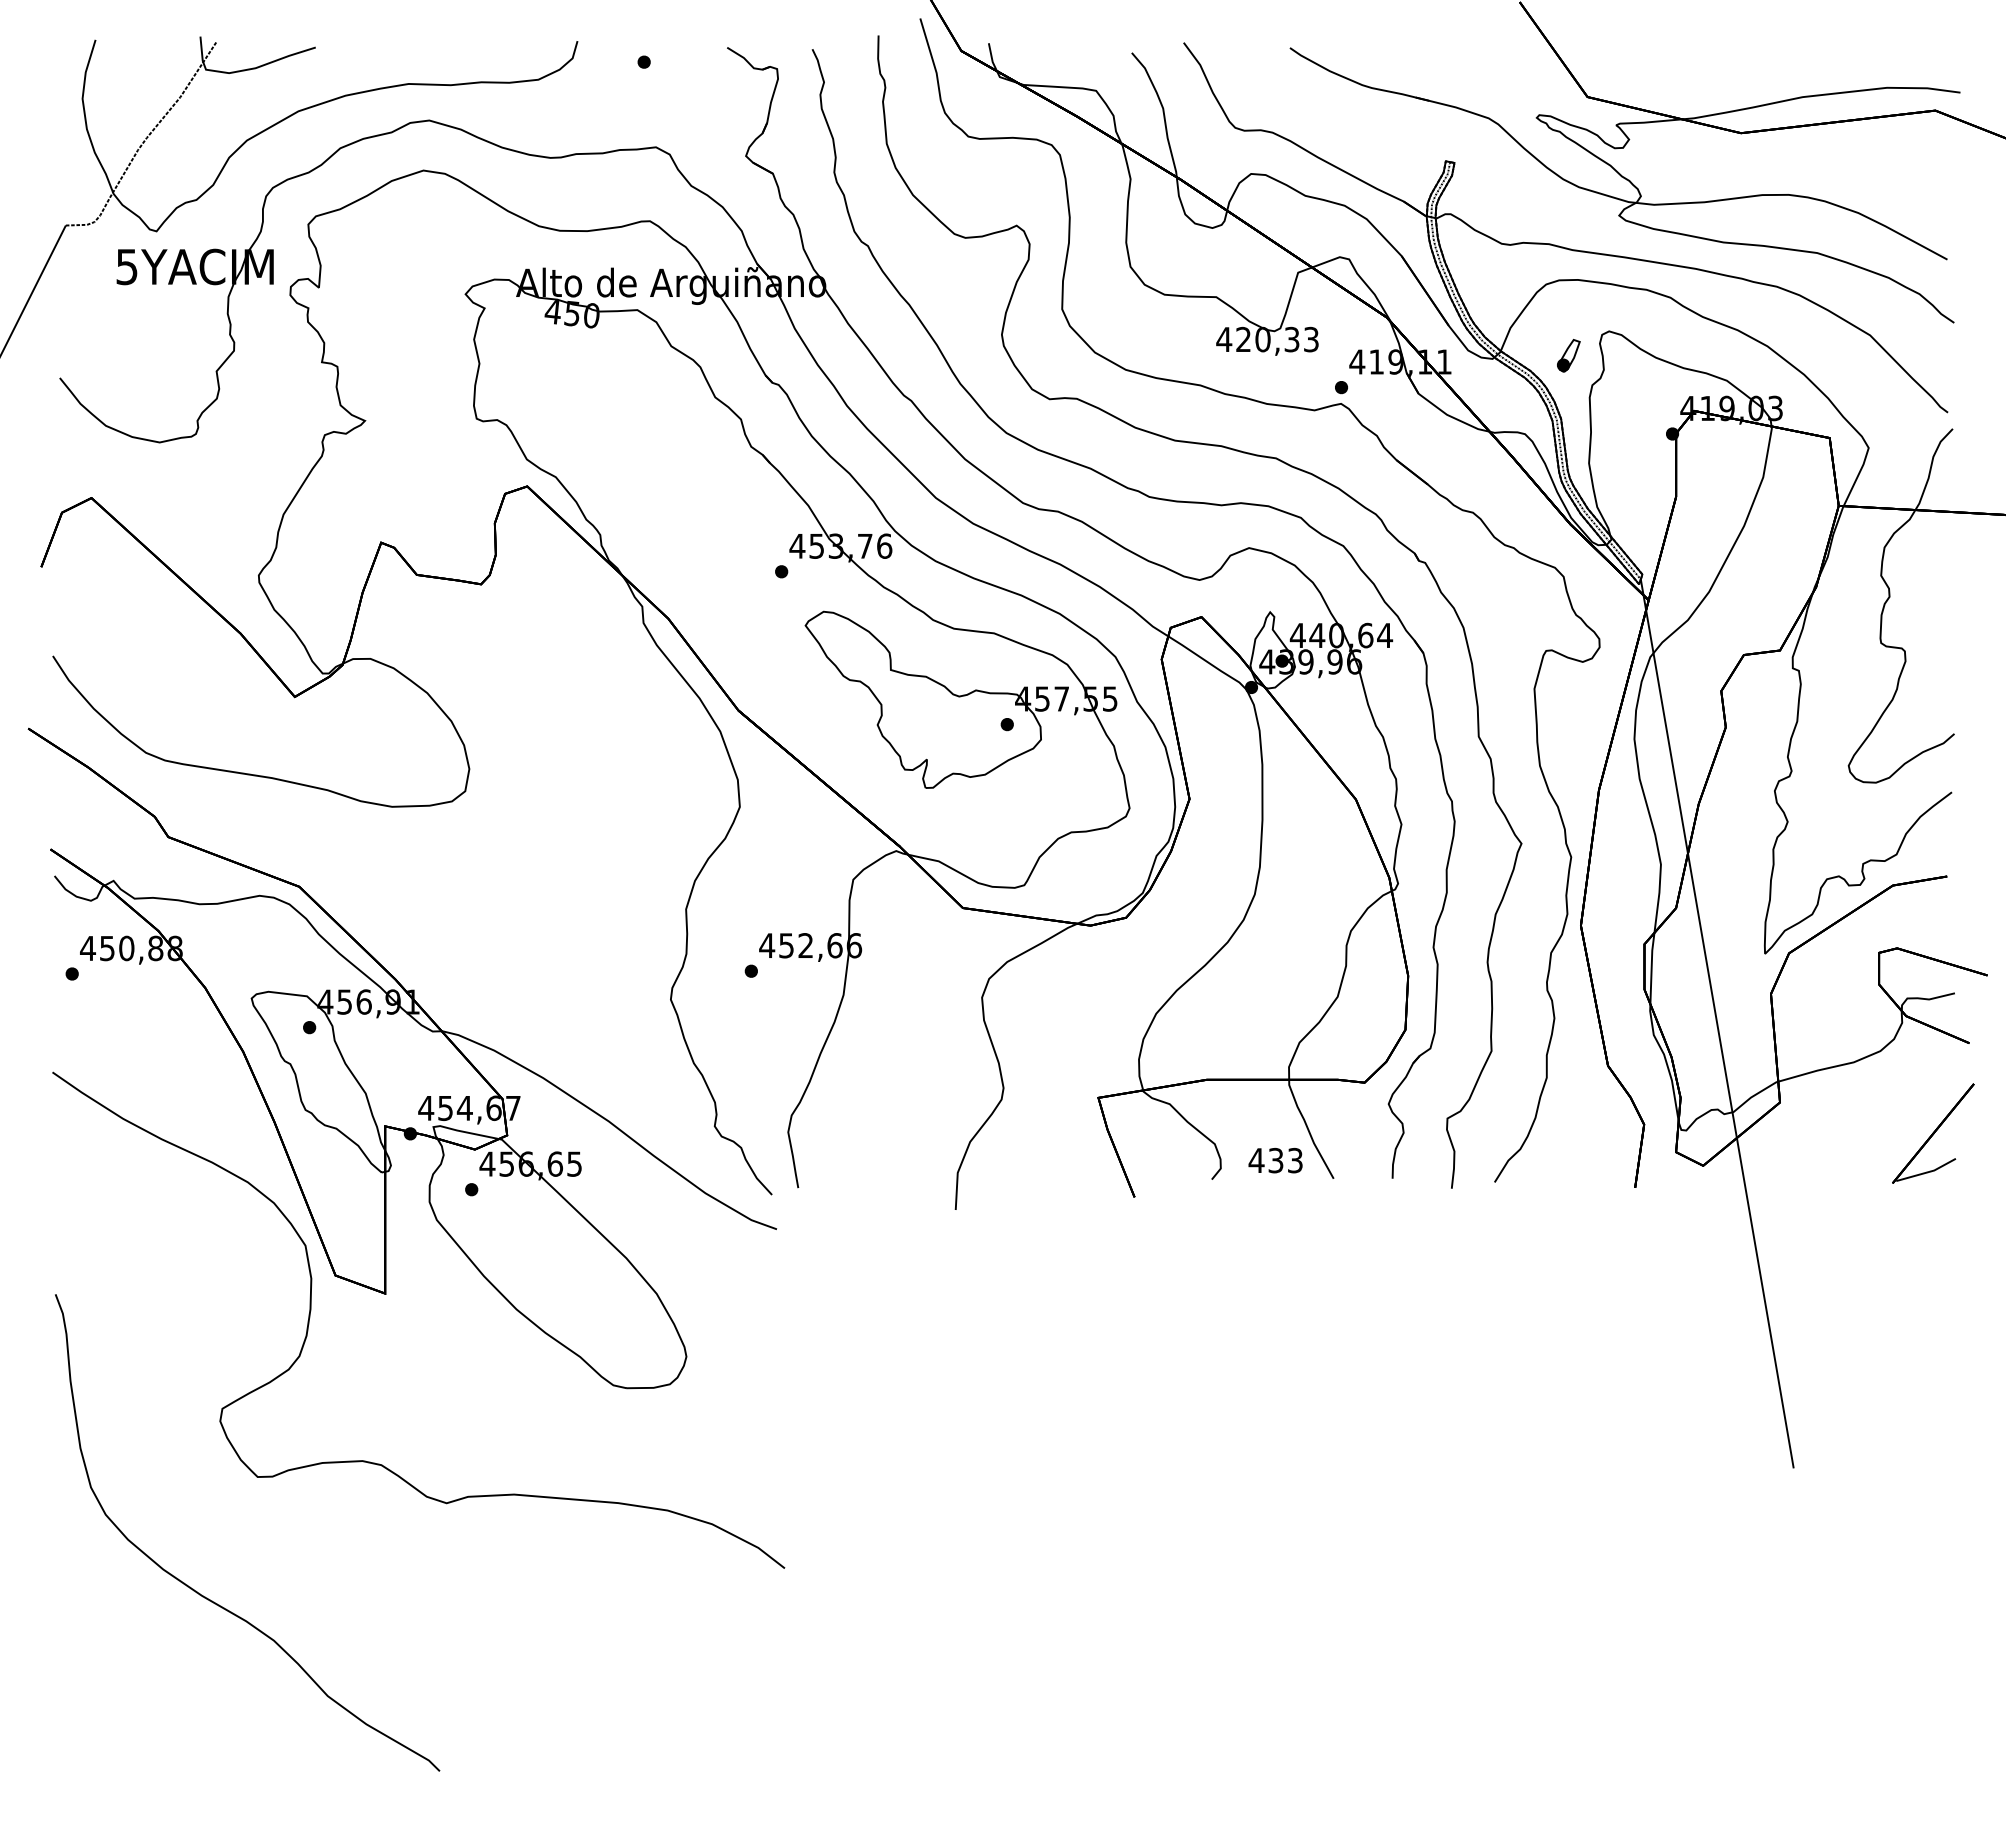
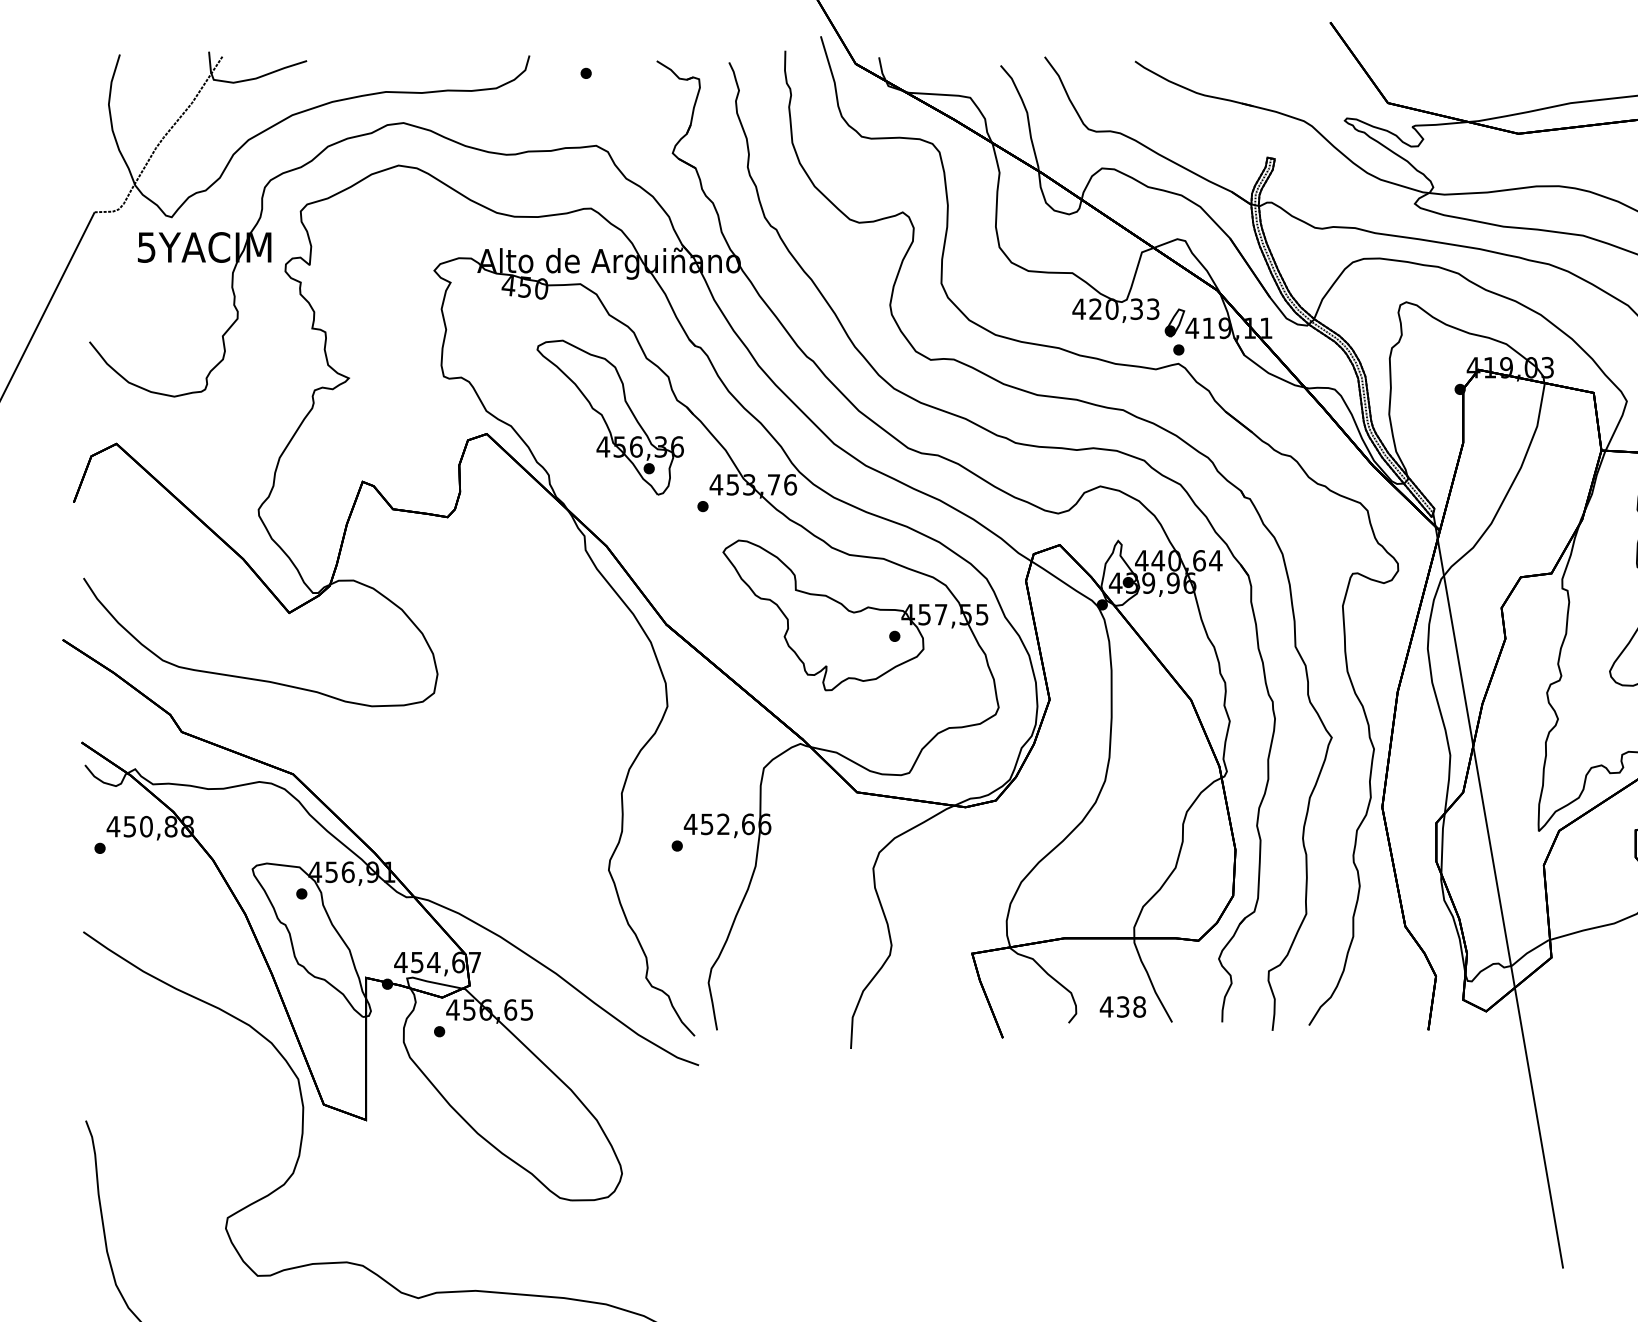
part: (1568, 355) -> (1174, 322), moved
part: (672, 466) -> (610, 417), added
text: (1294, 1160) -> (1138, 1006), 433 -> 438

